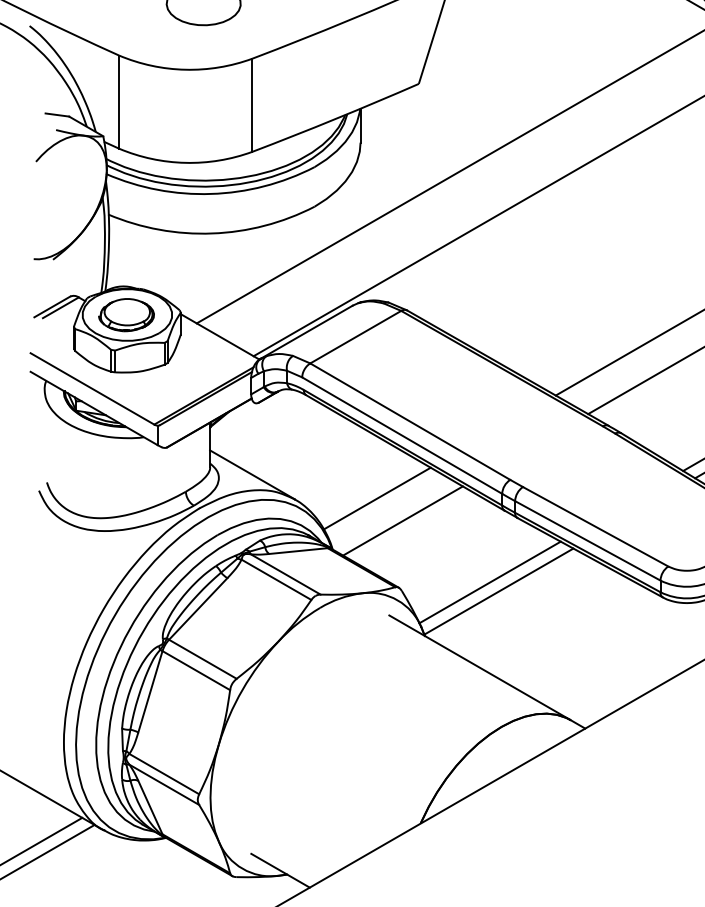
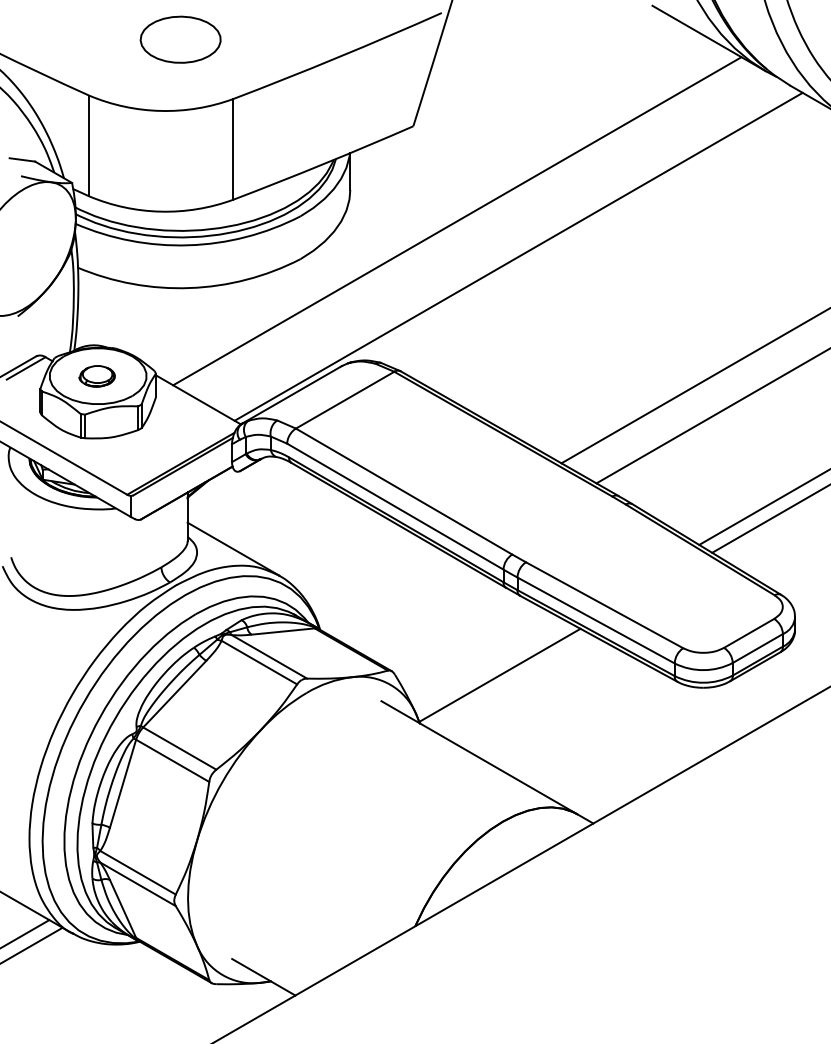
part: (125, 315) -> (96, 376), size x0.6
line: (377, 498) -> (368, 574), removed
line: (402, 520) -> (395, 598), removed
line: (489, 582) -> (489, 665), removed

